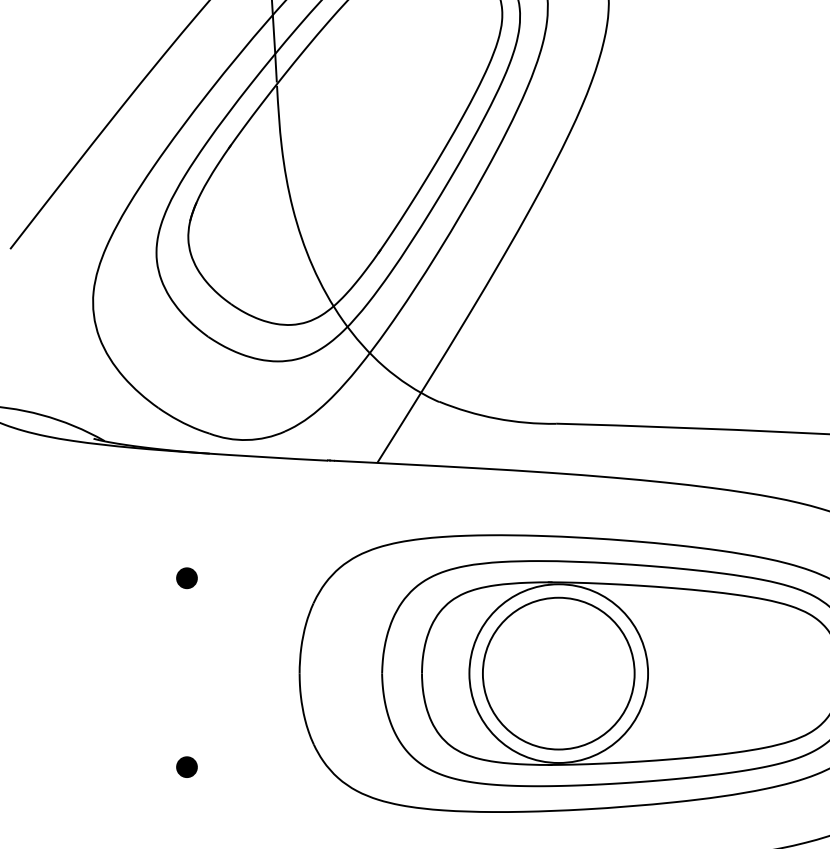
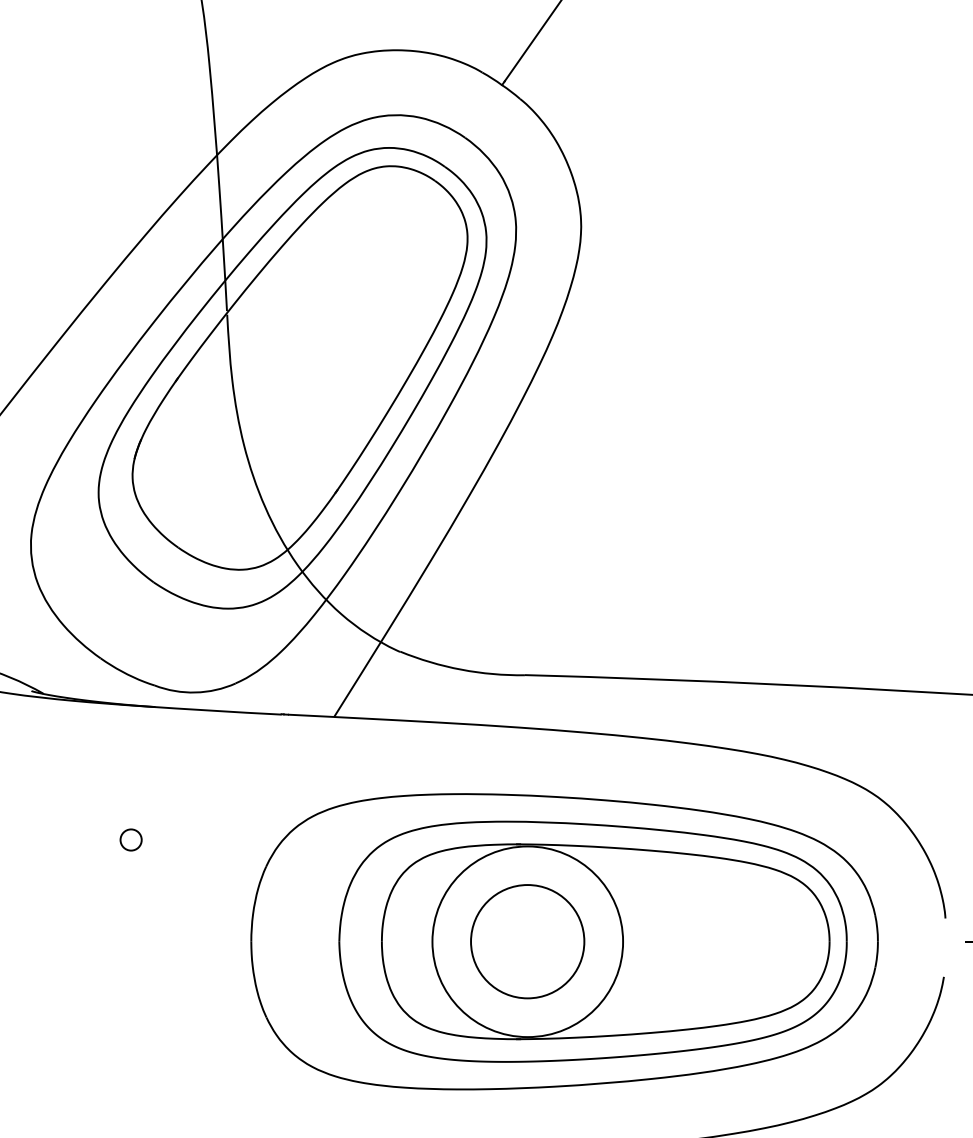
fill: (186, 577) -> (130, 839), removed
circle: (558, 673) -> (527, 941), size x0.7
part: (186, 767) -> (130, 1041), removed

